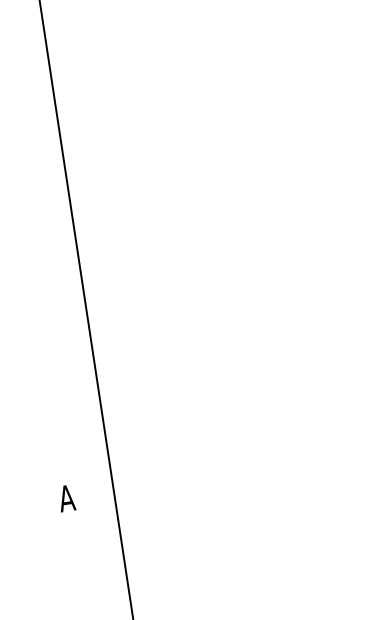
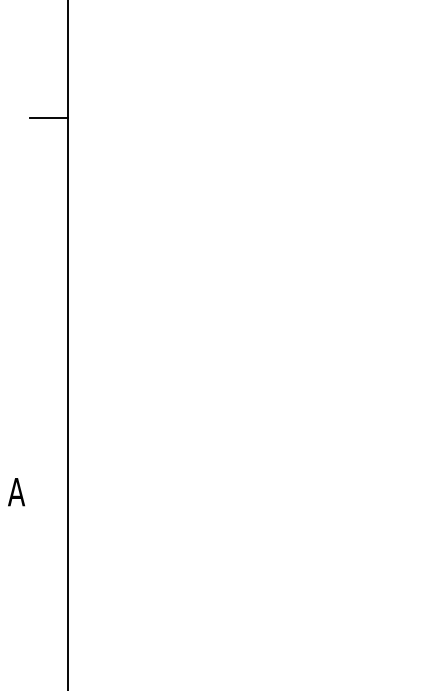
line: (44, 150) -> (48, 117), added

